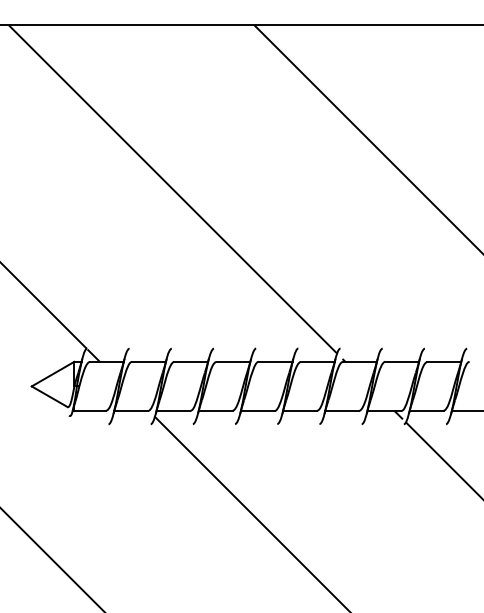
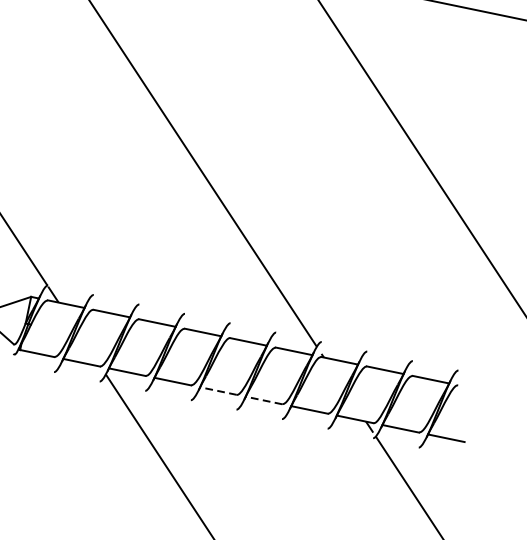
line: (257, 410) -> (218, 390), solid -> dashed
line: (300, 410) -> (264, 400), solid -> dashed

